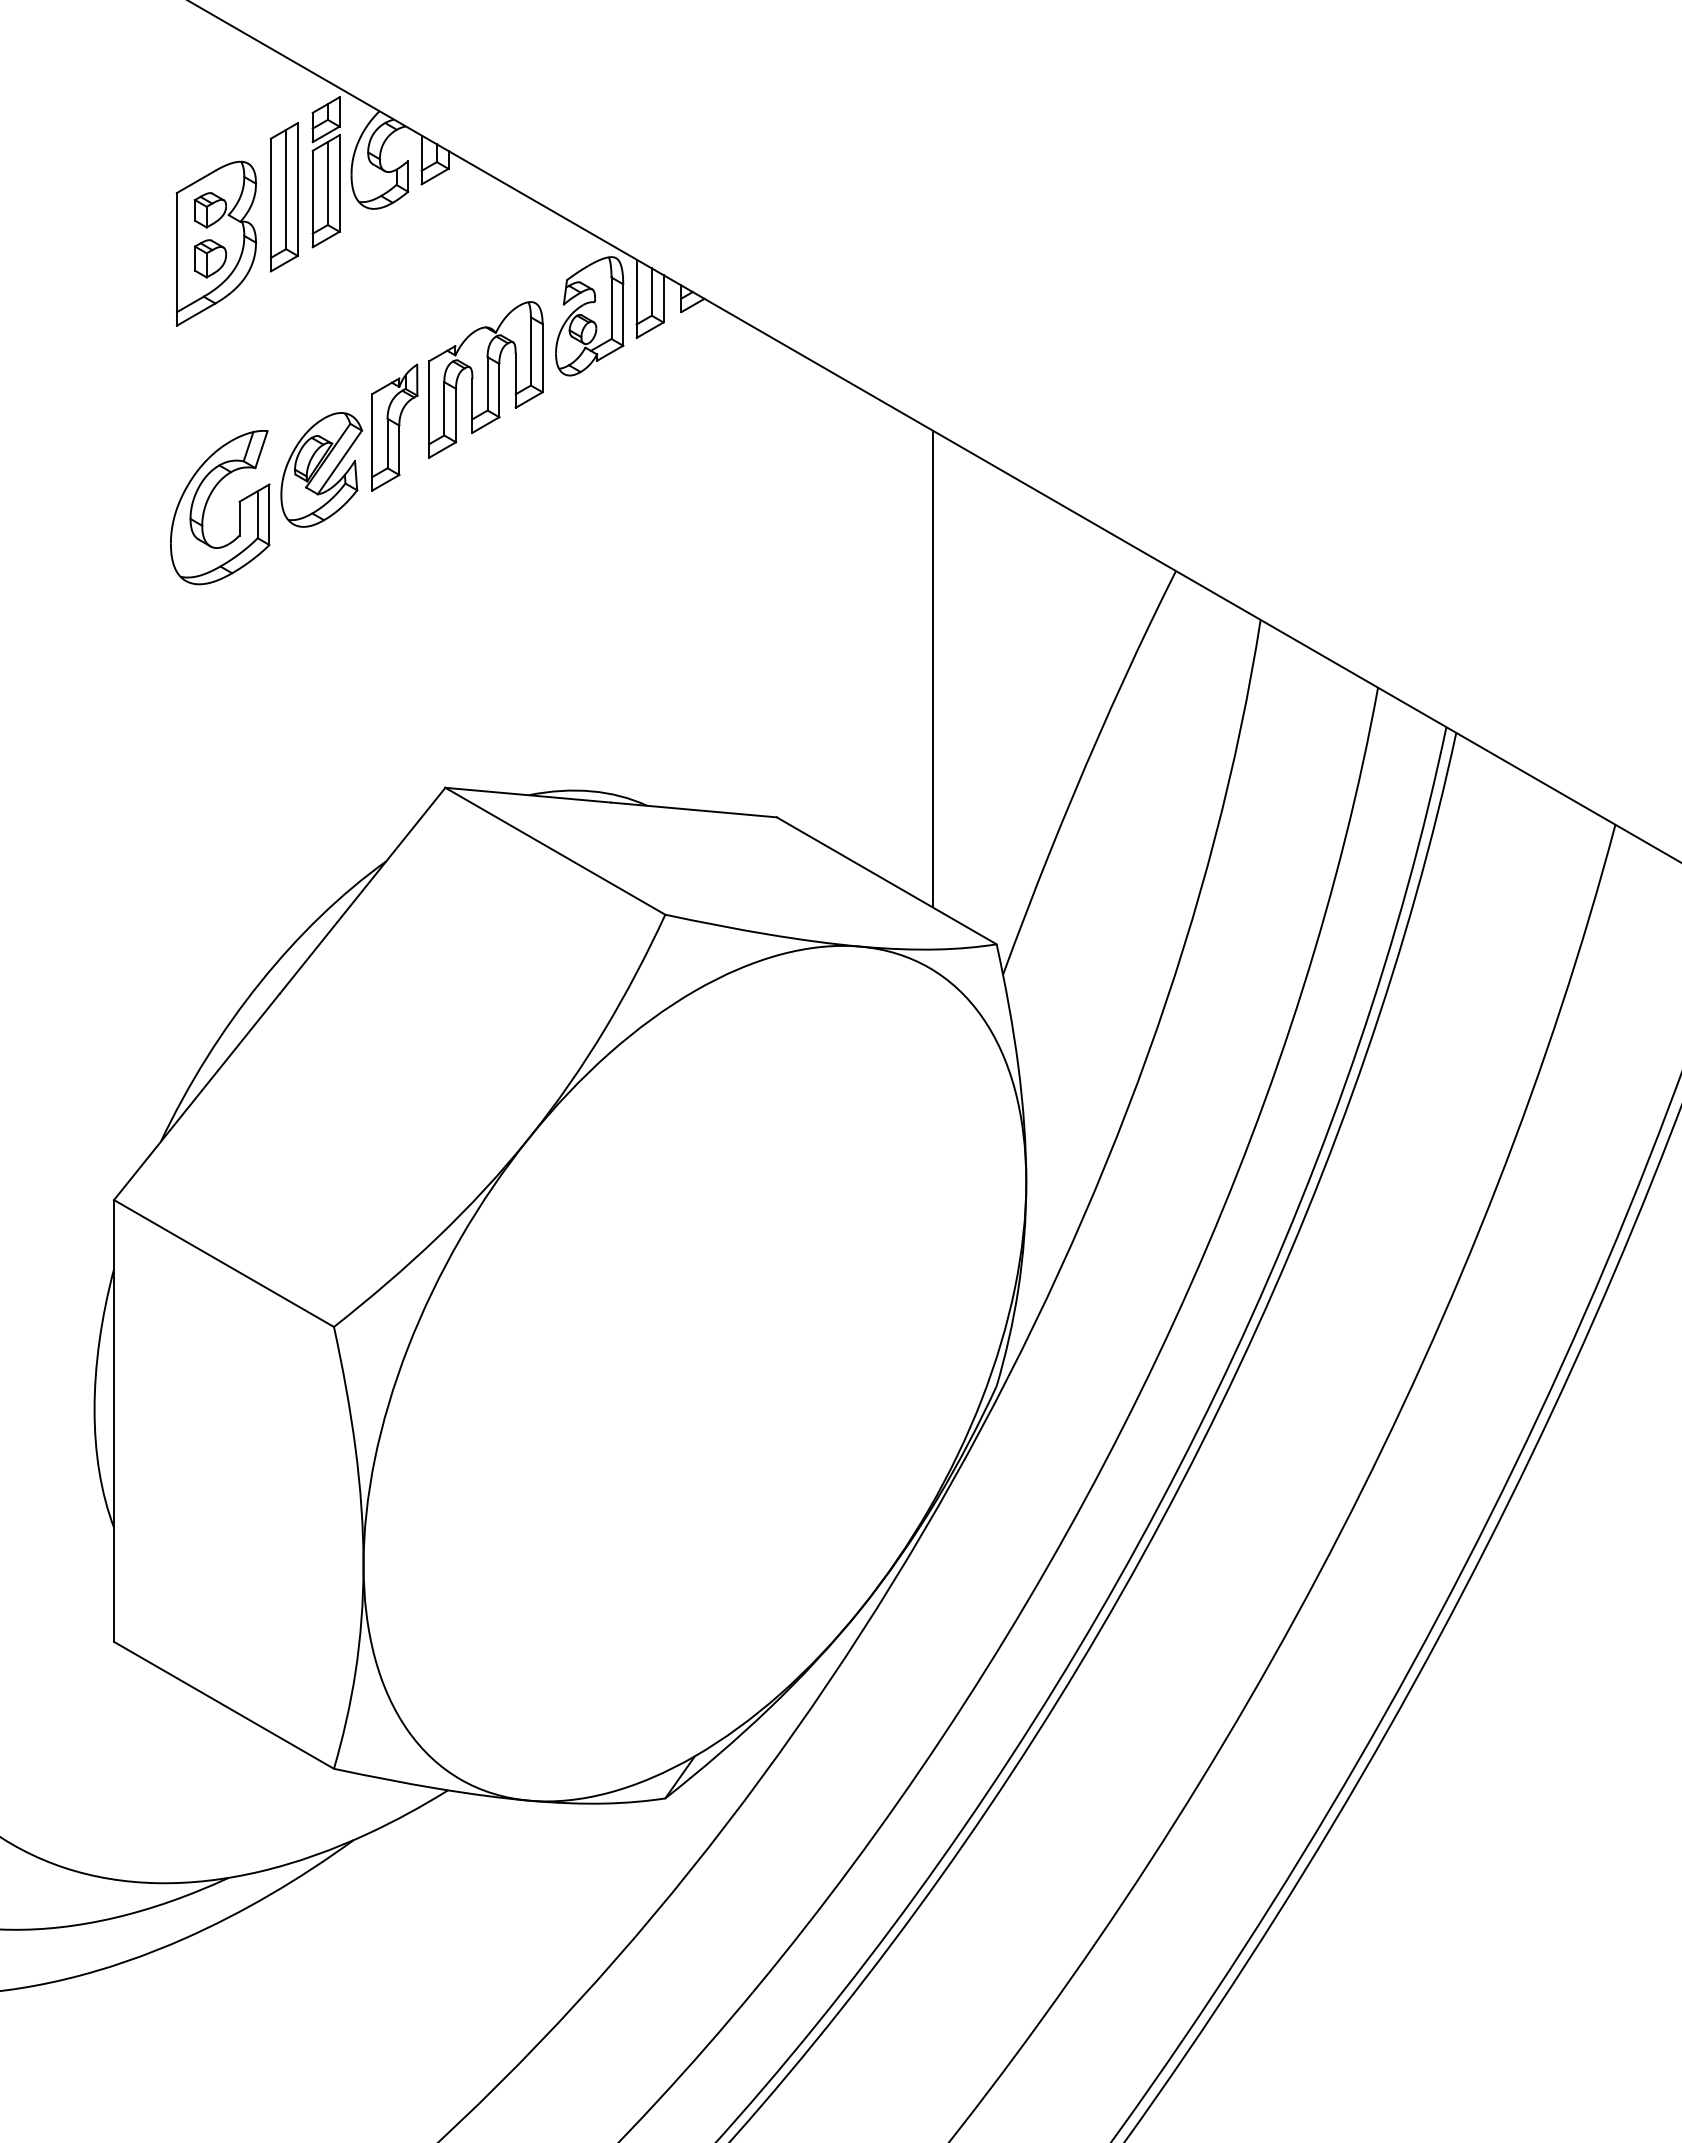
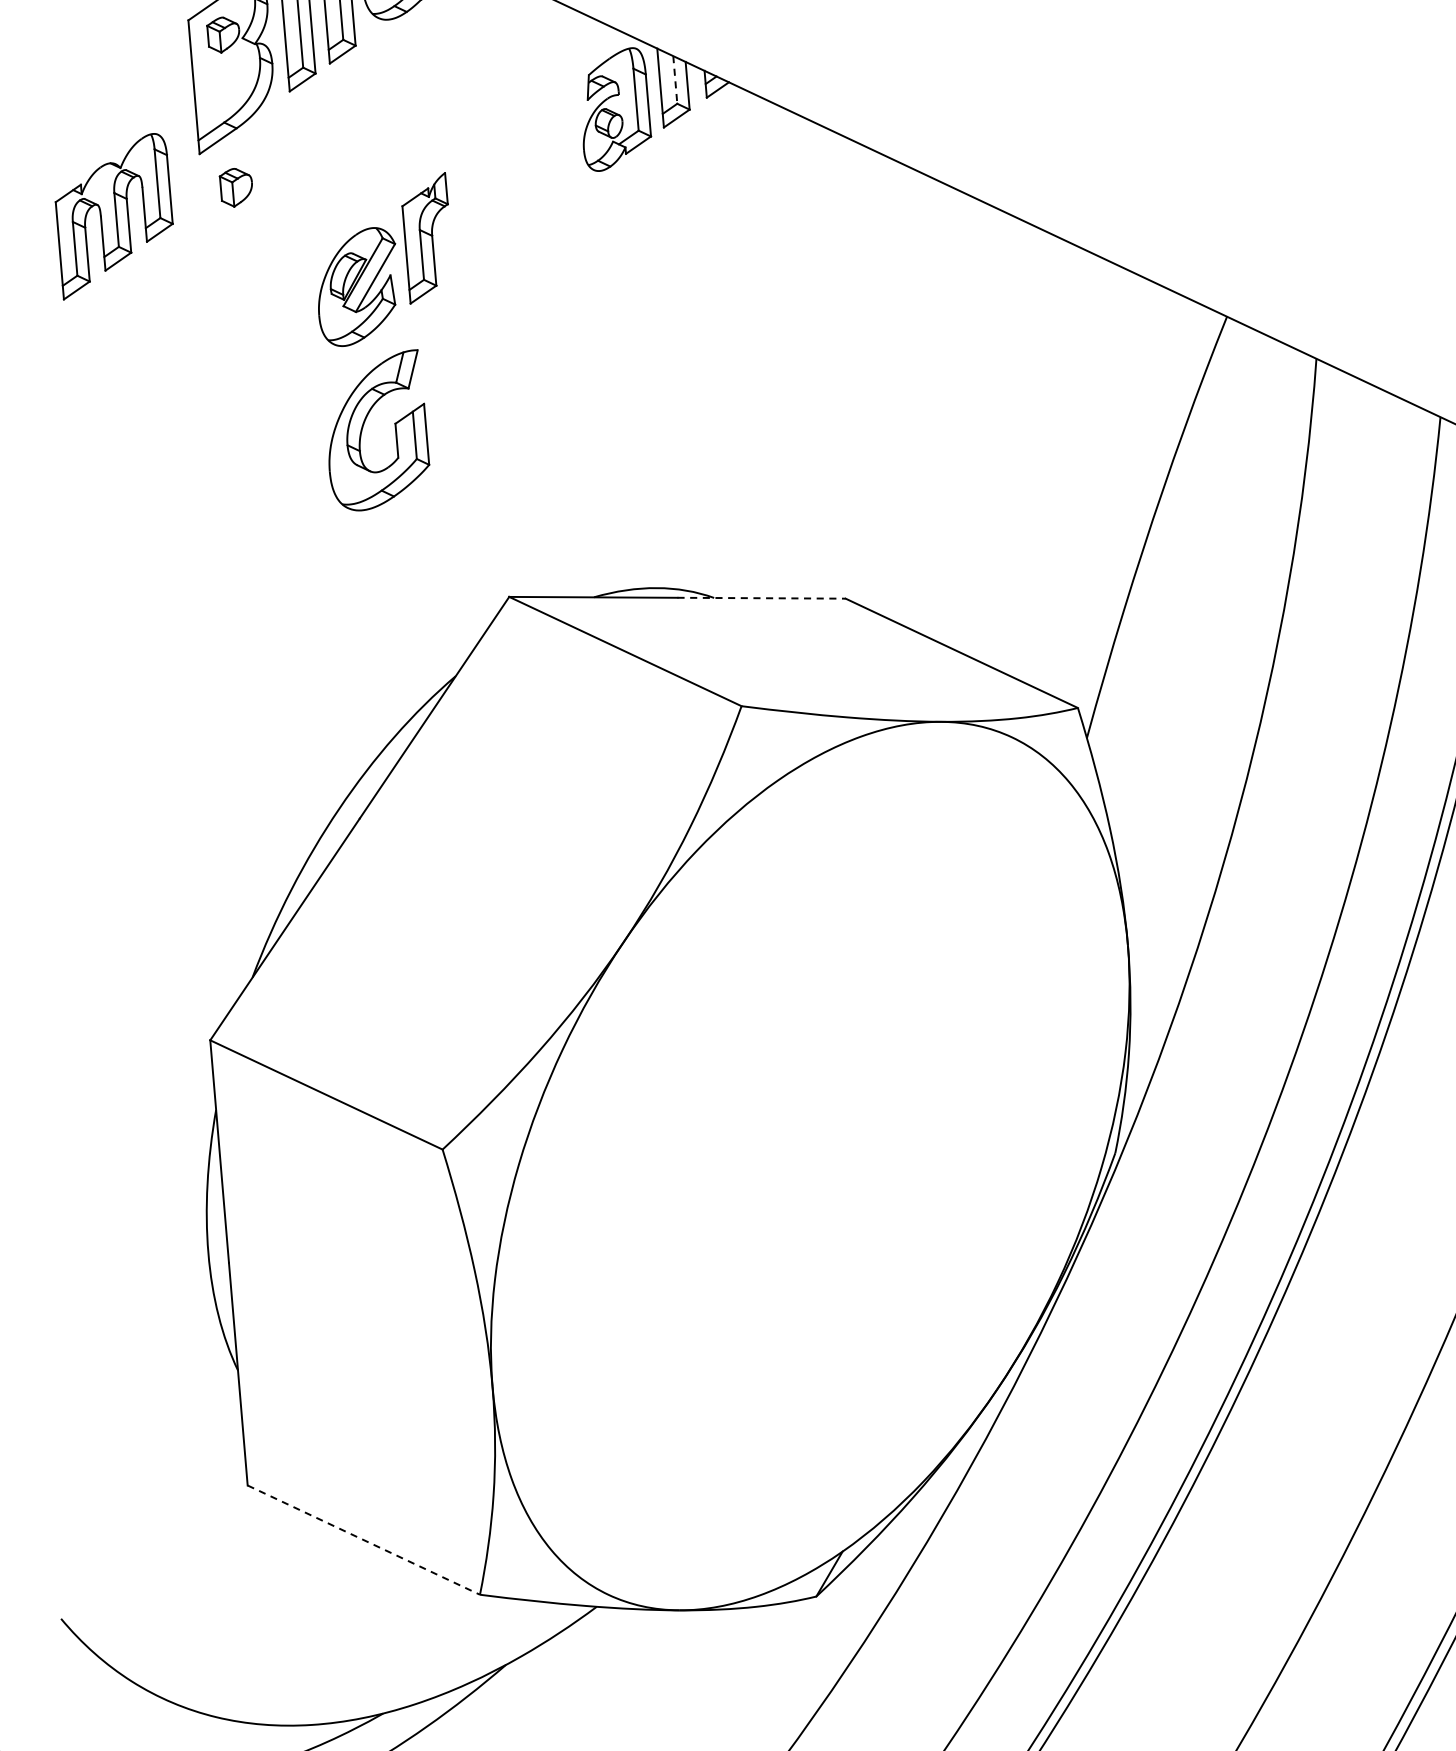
part: (209, 258) -> (235, 187), moved
line: (651, 292) -> (675, 80), solid -> dashed
part: (485, 379) -> (114, 215), moved
part: (208, 501) -> (364, 426), moved
line: (932, 668) -> (989, 435), removed
line: (694, 810) -> (762, 598), solid -> dashed
line: (224, 1705) -> (364, 1540), solid -> dashed

